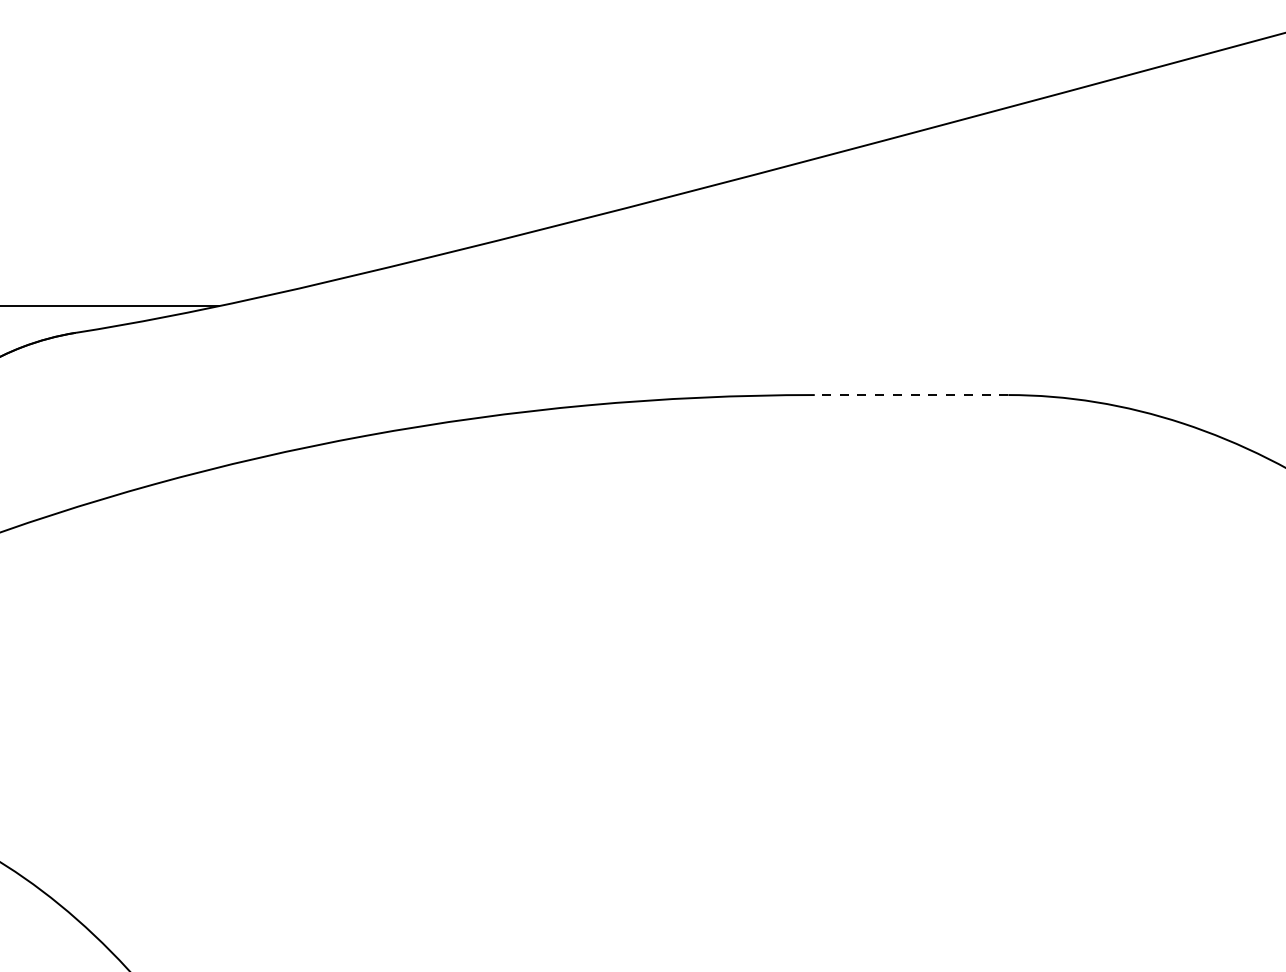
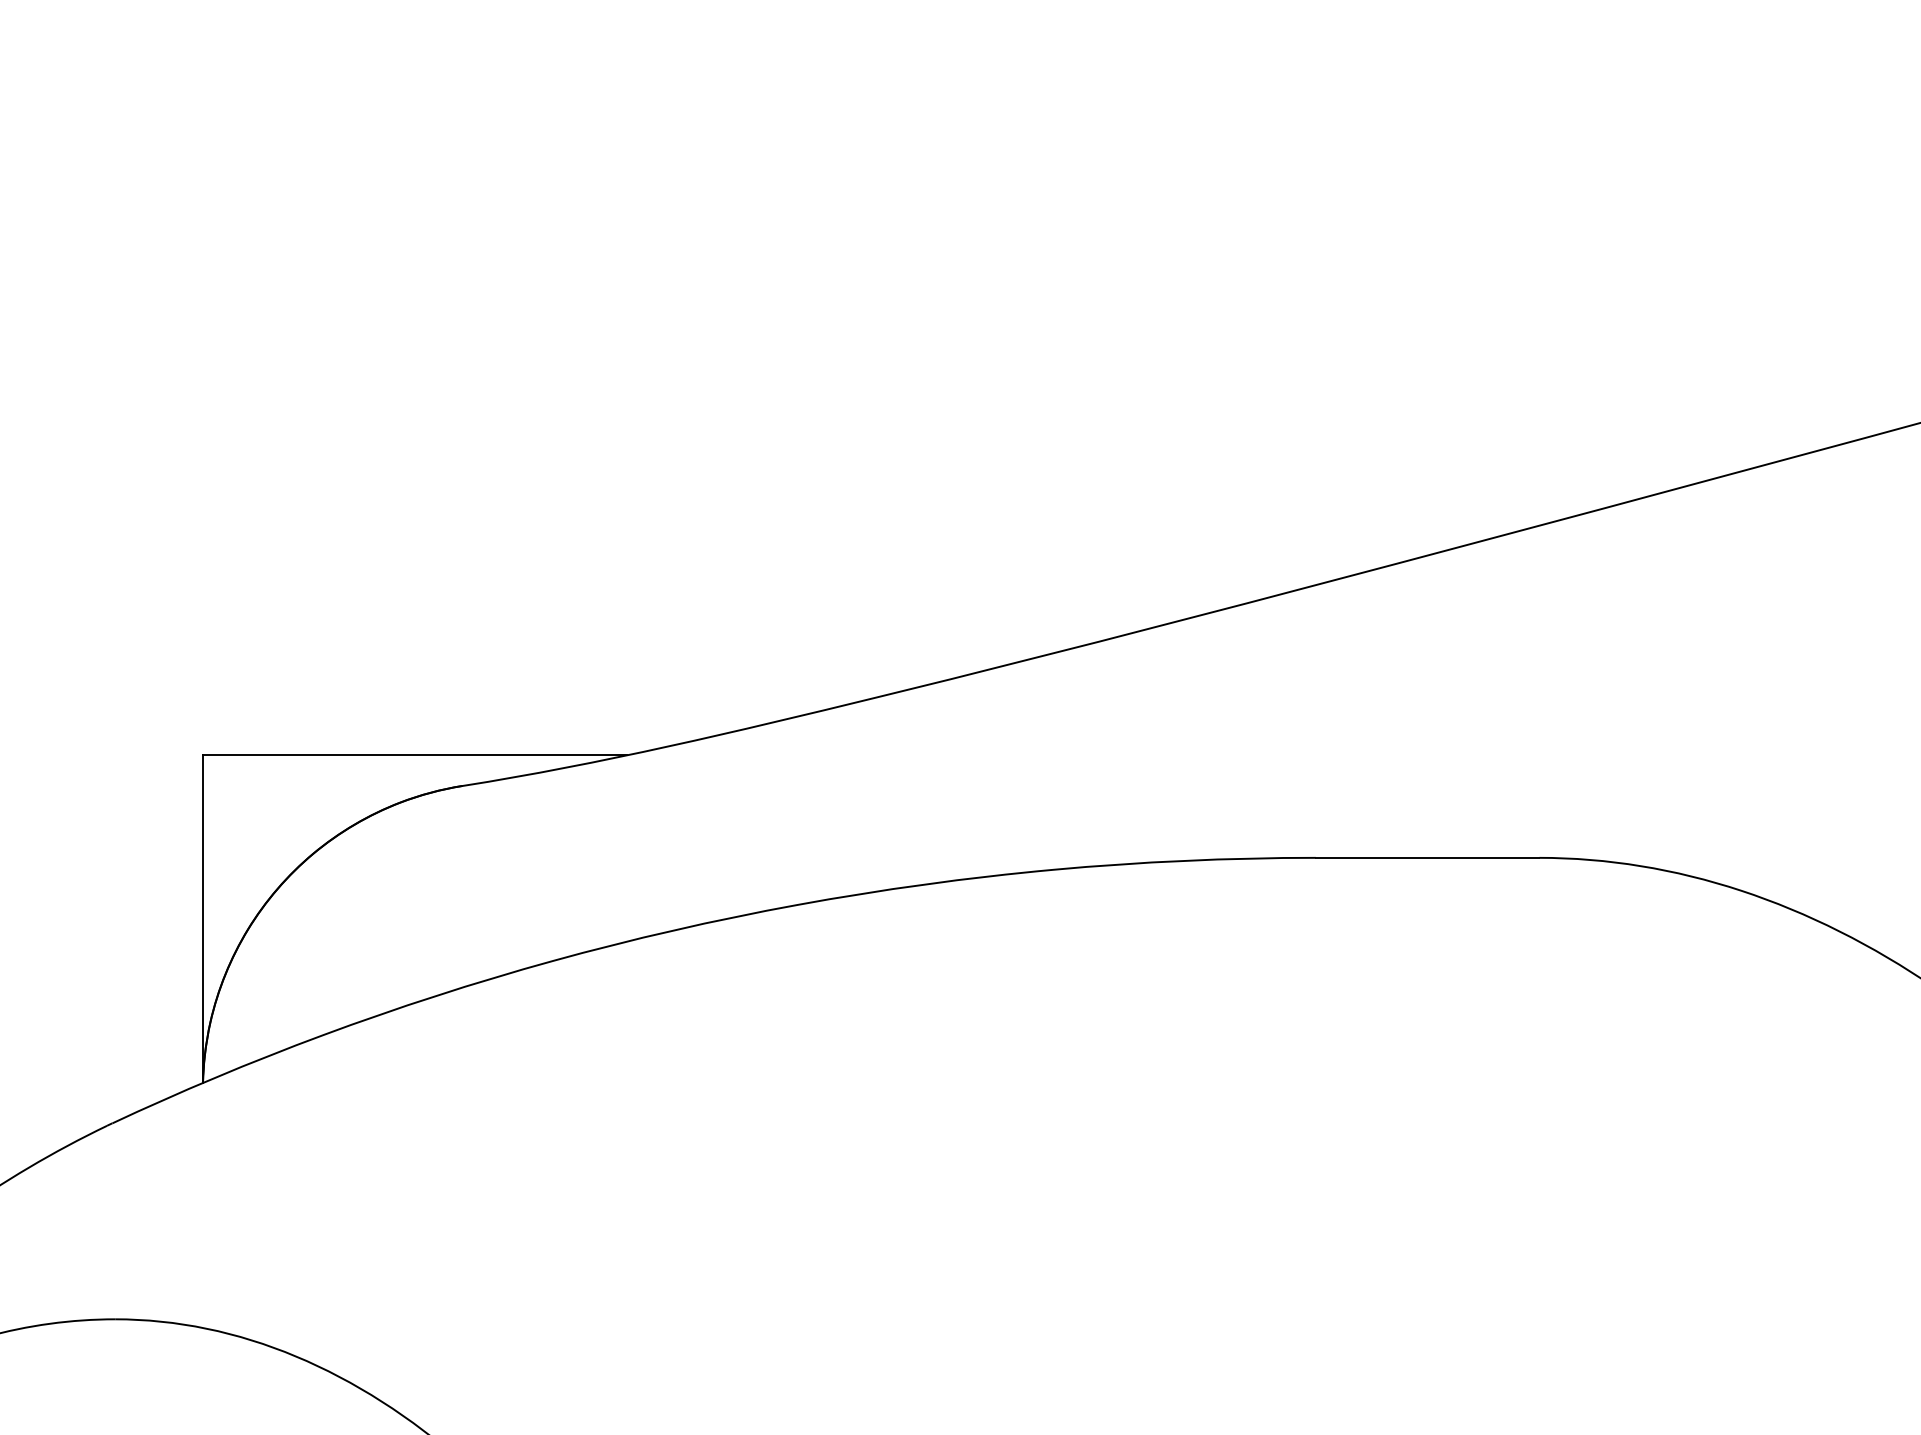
line: (911, 394) -> (1427, 857), dashed -> solid

